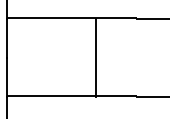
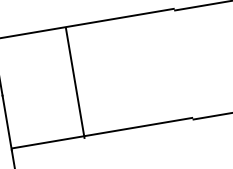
line: (95, 57) -> (74, 82), moved

